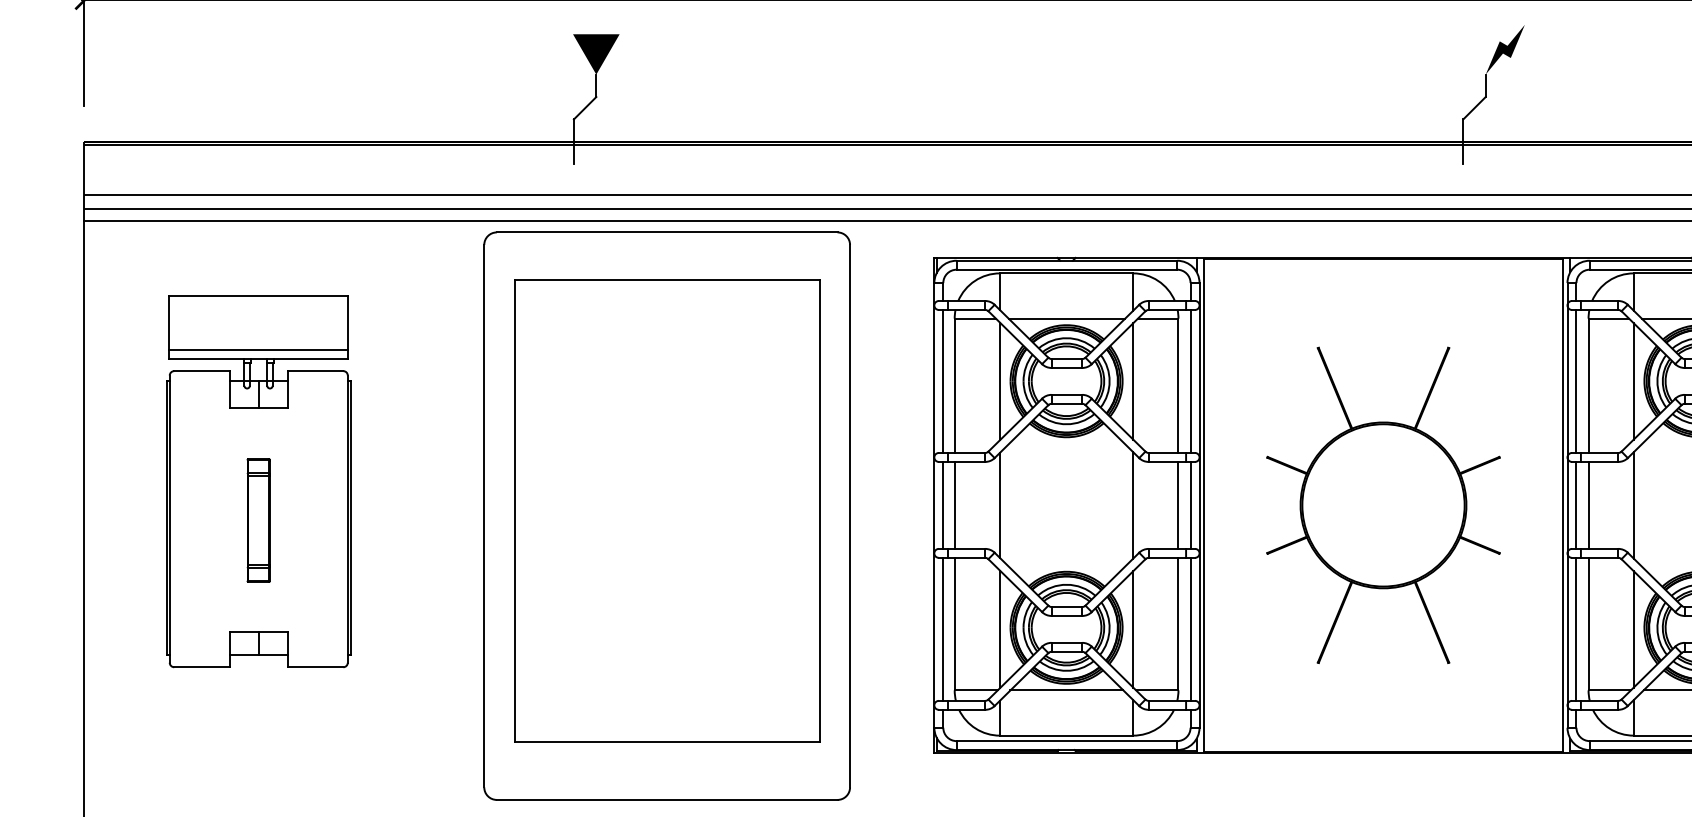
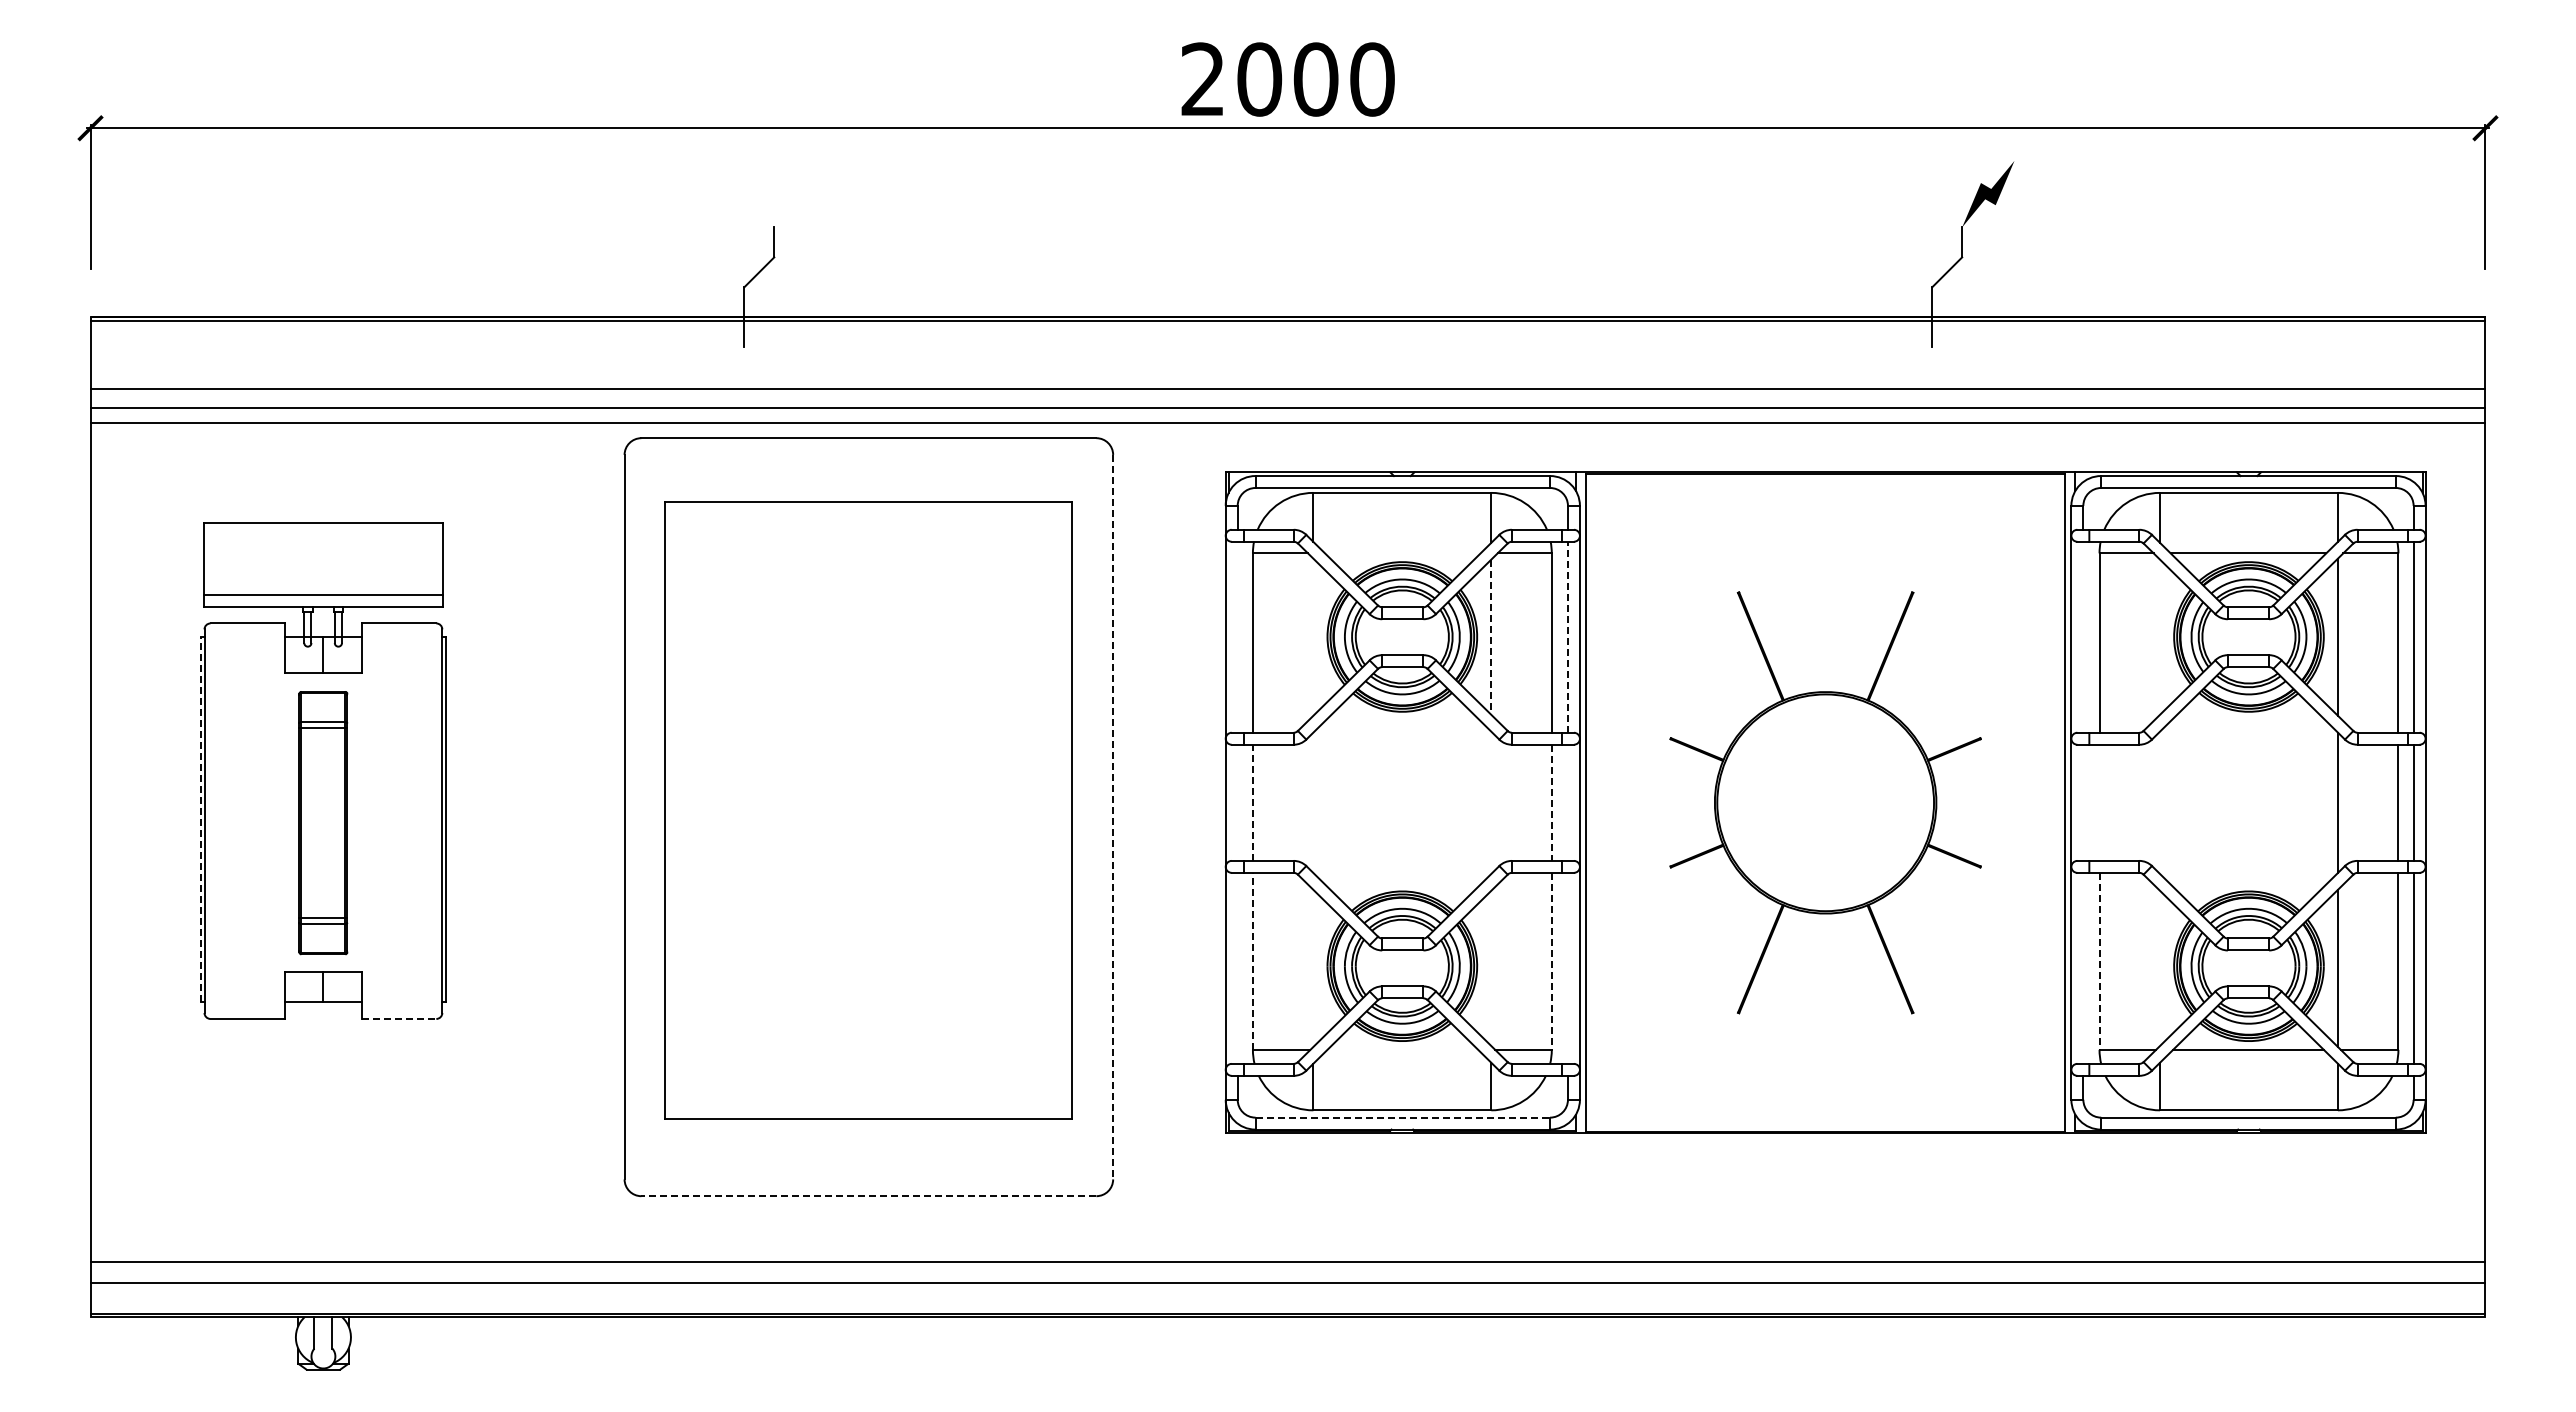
fill: (596, 54) -> (774, 200), removed
line: (1066, 318) -> (1402, 553), removed
line: (943, 380) -> (1237, 636), removed
line: (1000, 380) -> (1313, 636), removed
line: (1190, 380) -> (1567, 636), solid -> dashed
line: (1576, 380) -> (2083, 636), removed
line: (1634, 380) -> (2160, 636), removed
line: (1133, 381) -> (1491, 637), solid -> dashed
line: (943, 505) -> (1237, 802), removed
line: (954, 505) -> (1252, 802), solid -> dashed
line: (1000, 505) -> (1313, 802), removed
line: (1133, 505) -> (1491, 802), removed
line: (1178, 505) -> (1551, 803), solid -> dashed
line: (1190, 505) -> (1567, 802), removed
line: (1576, 505) -> (2083, 802), removed
line: (1588, 505) -> (2099, 802), removed
line: (1634, 505) -> (2160, 802), removed
line: (850, 516) -> (1113, 817), solid -> dashed
line: (166, 517) -> (200, 819), solid -> dashed
part: (258, 520) -> (323, 822), size x1.6
line: (954, 623) -> (1252, 960), solid -> dashed
line: (1178, 624) -> (1551, 961), solid -> dashed
line: (1588, 624) -> (2099, 961), solid -> dashed
line: (943, 628) -> (1237, 967), removed
line: (1000, 628) -> (1313, 967), removed
line: (1190, 628) -> (1567, 967), removed
line: (1576, 628) -> (2083, 967), removed
line: (1133, 629) -> (1491, 968), removed
line: (1634, 629) -> (2160, 968), removed
line: (315, 666) -> (399, 1018), solid -> dashed
line: (1066, 690) -> (1402, 1049), removed
line: (1067, 741) -> (1403, 1117), solid -> dashed
line: (666, 800) -> (868, 1196), solid -> dashed

